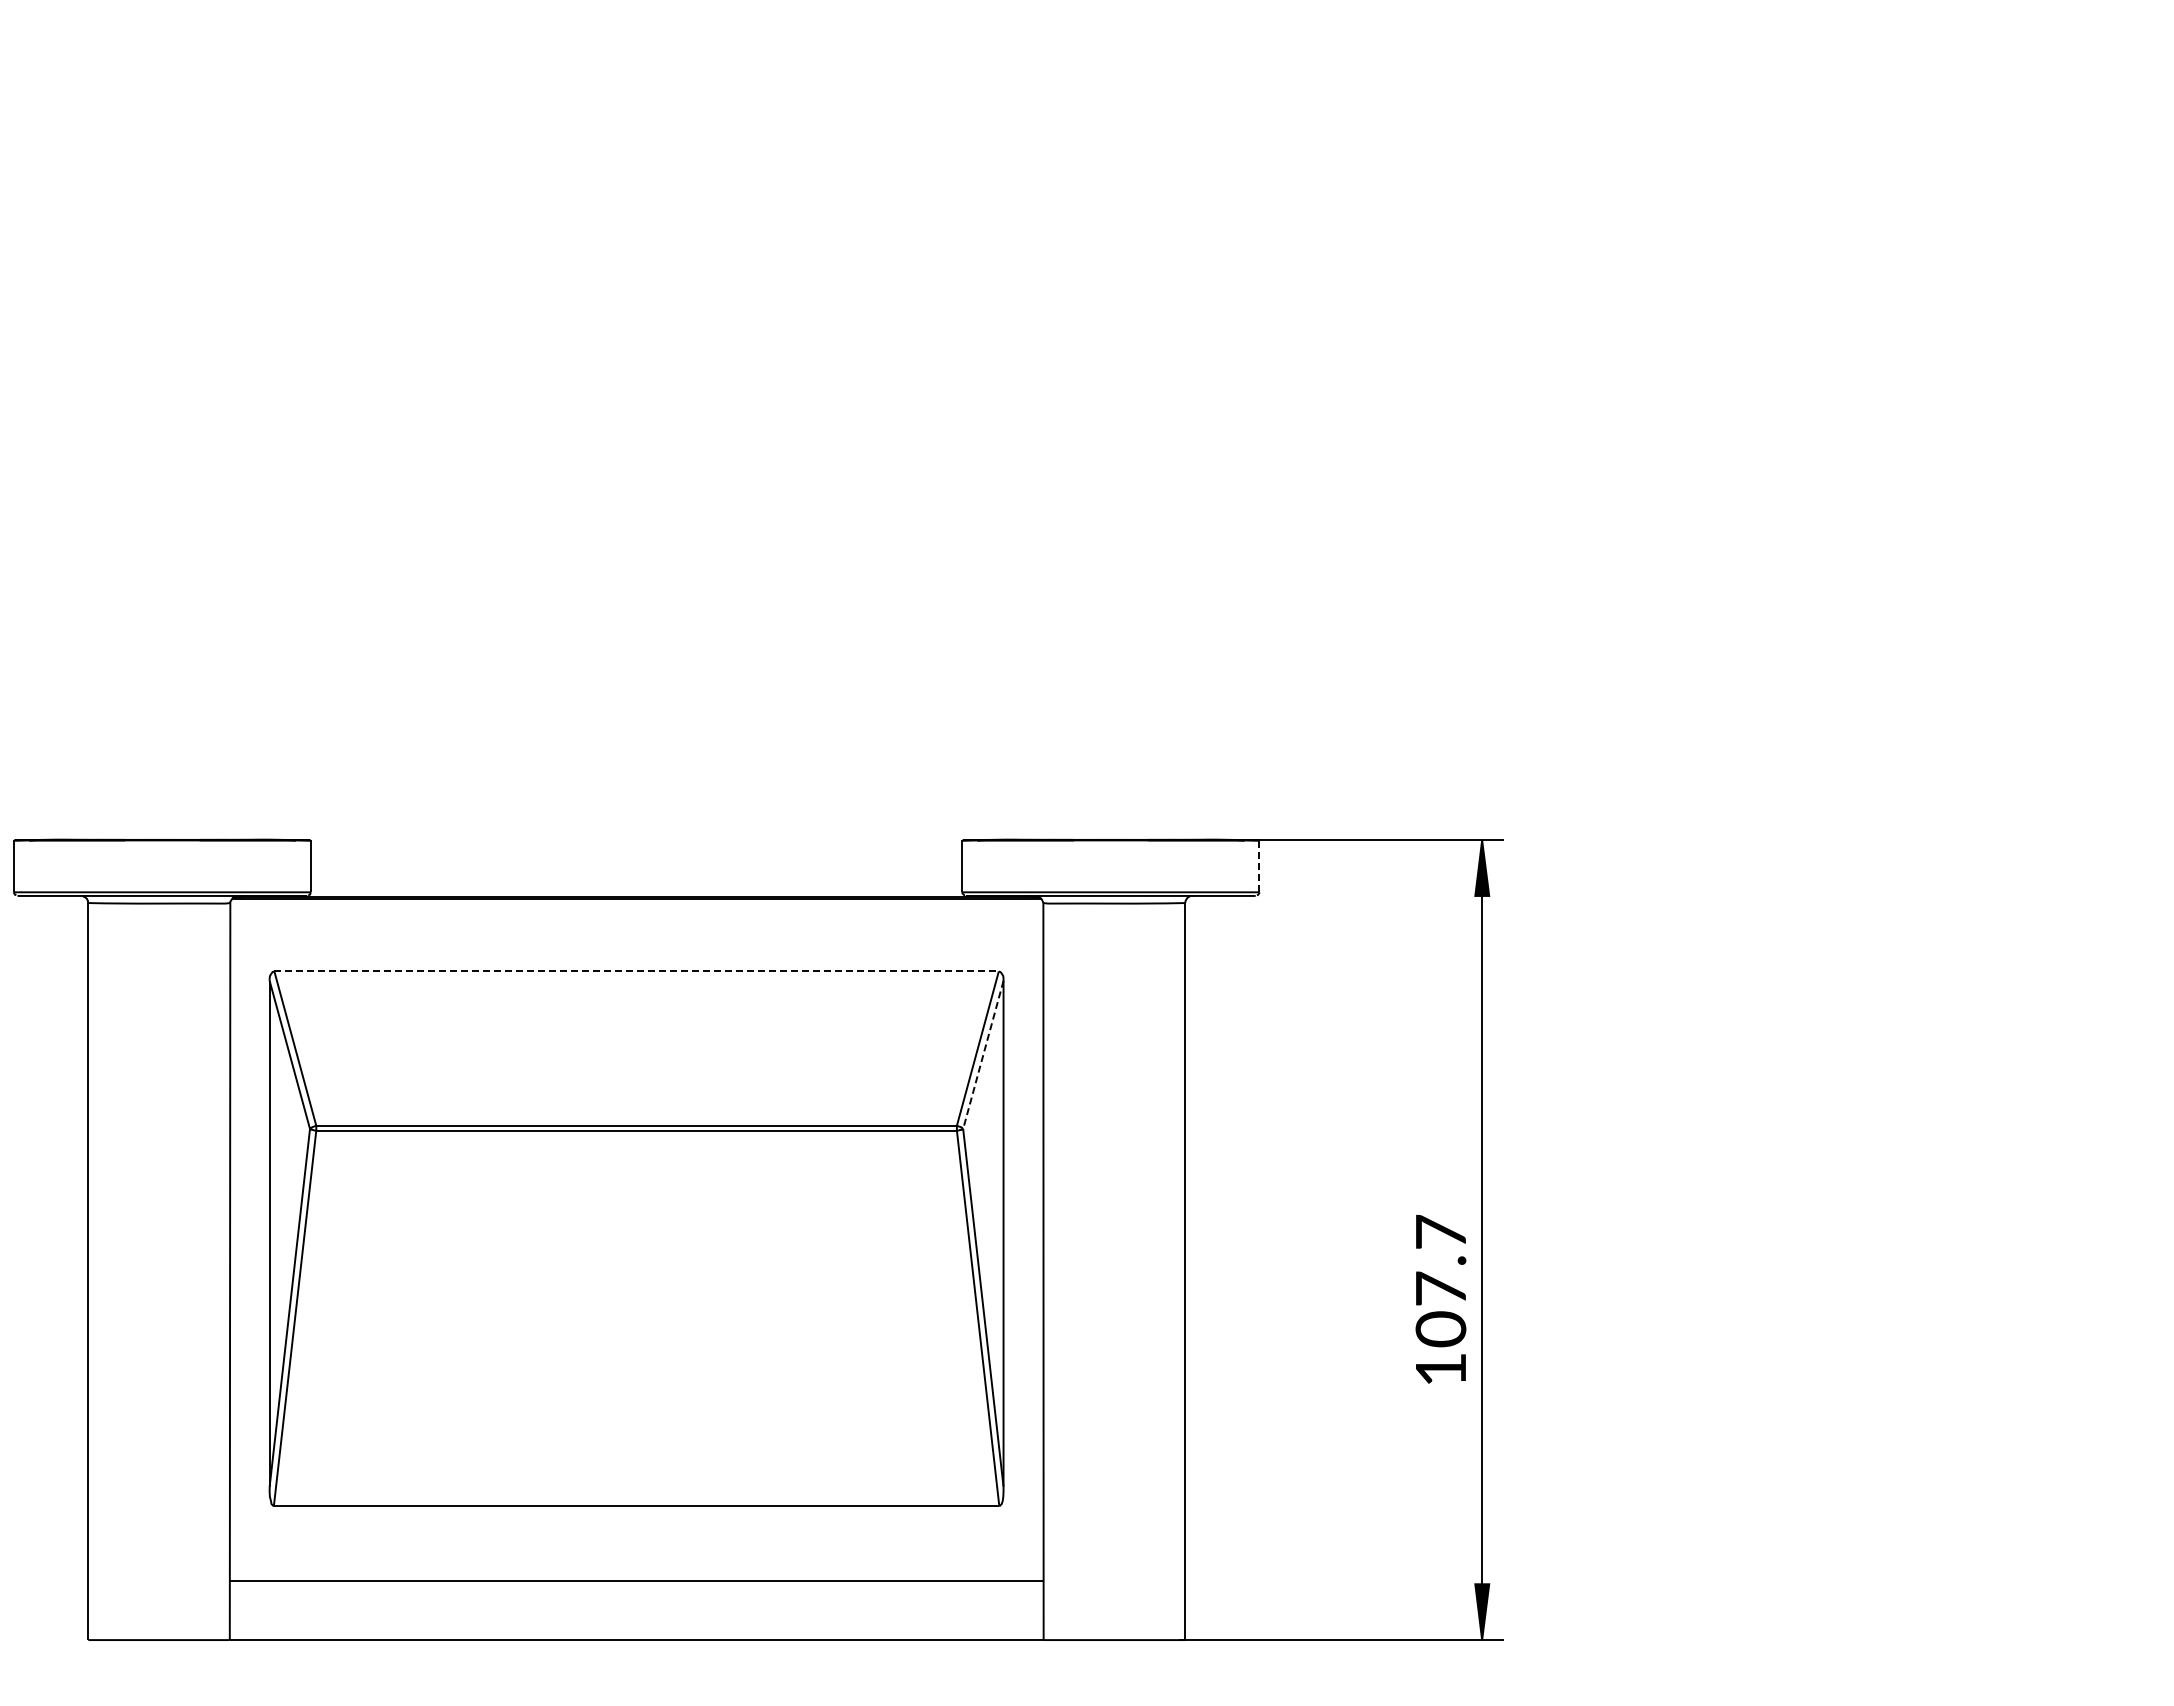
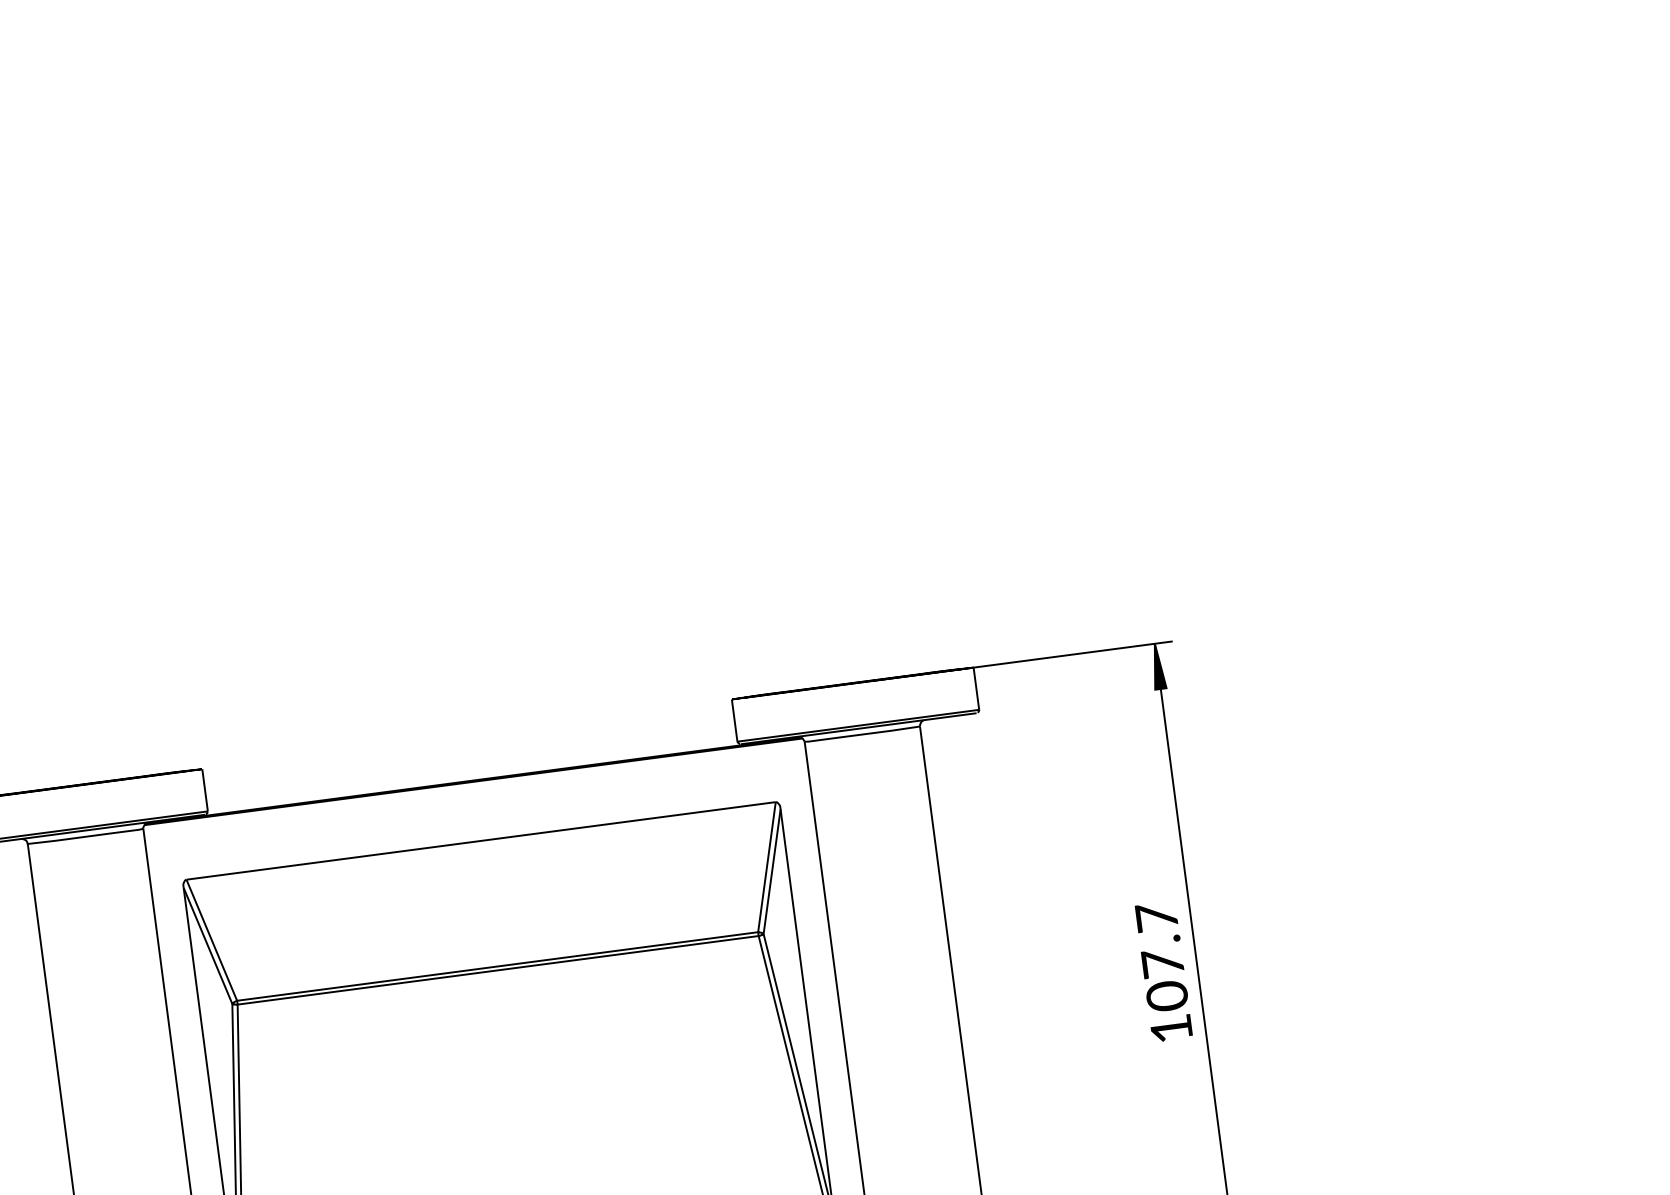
line: (1259, 866) -> (976, 688), dashed -> solid
line: (637, 971) -> (481, 840), dashed -> solid
line: (983, 1054) -> (772, 871), dashed -> solid
text: (1440, 1299) -> (1163, 972), moved

